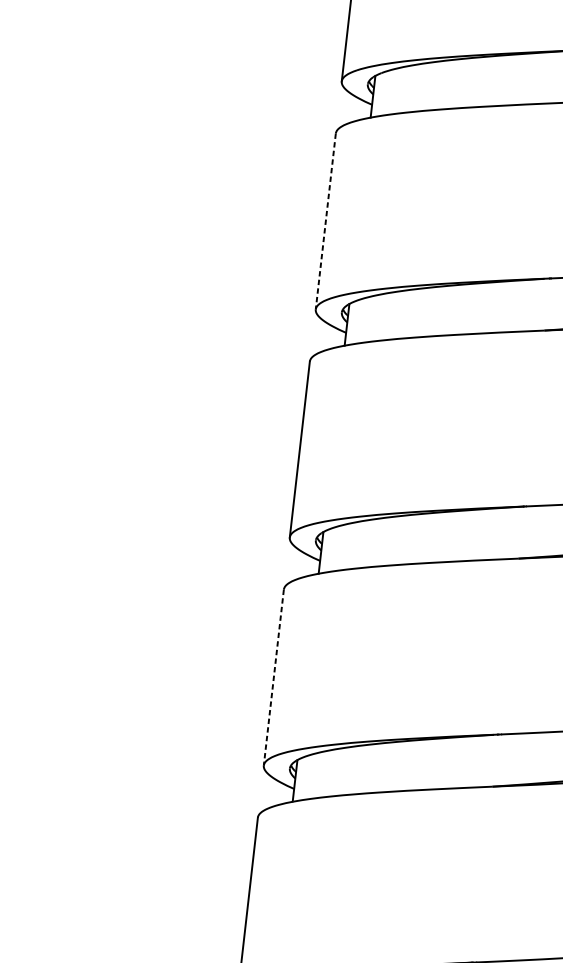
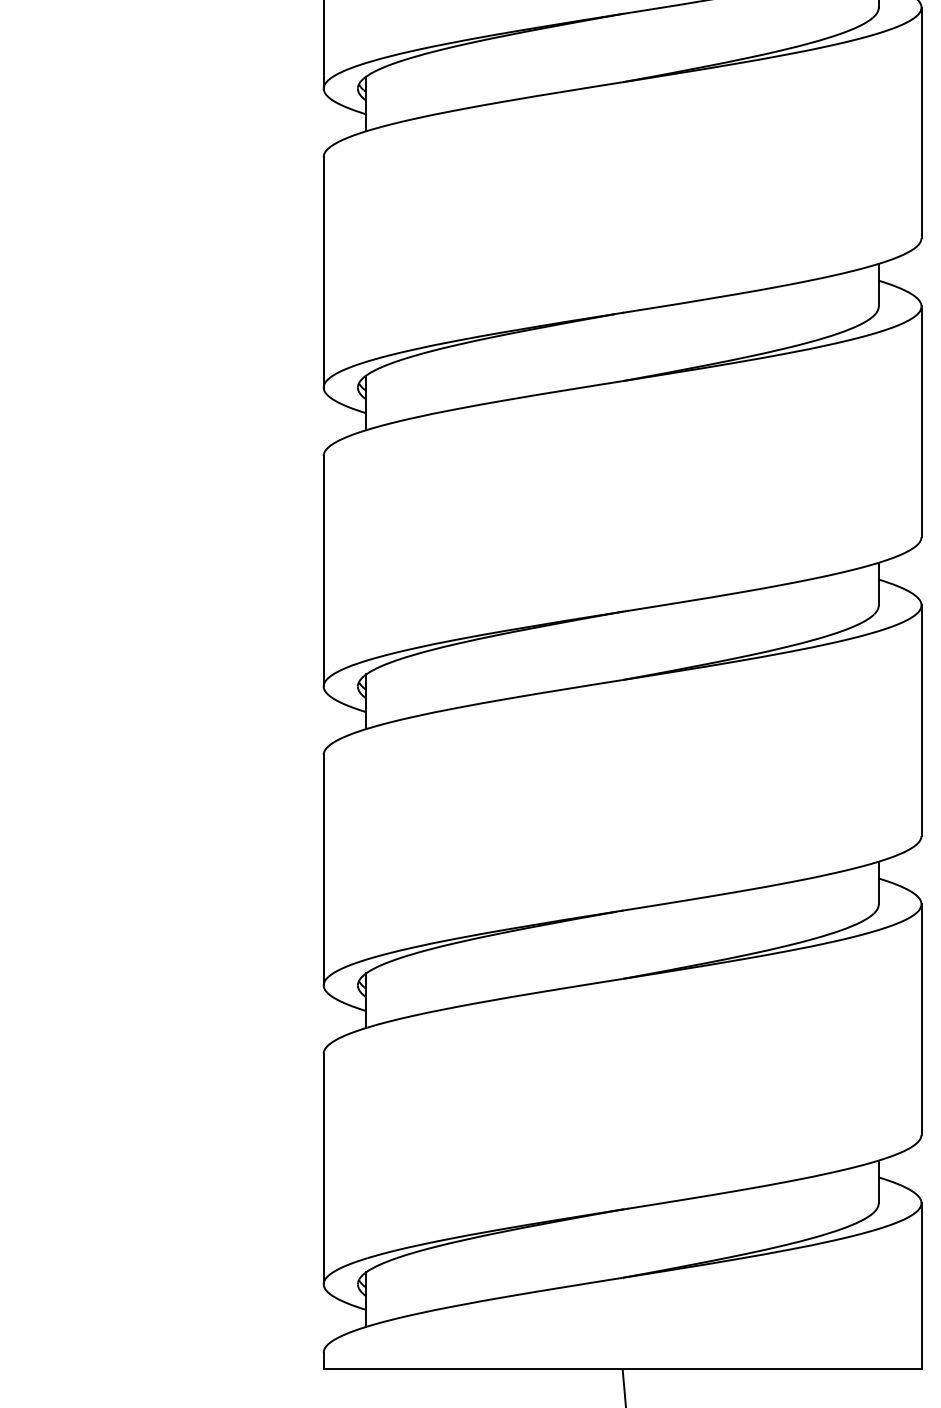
line: (325, 221) -> (323, 272), dashed -> solid
line: (273, 677) -> (323, 870), dashed -> solid

